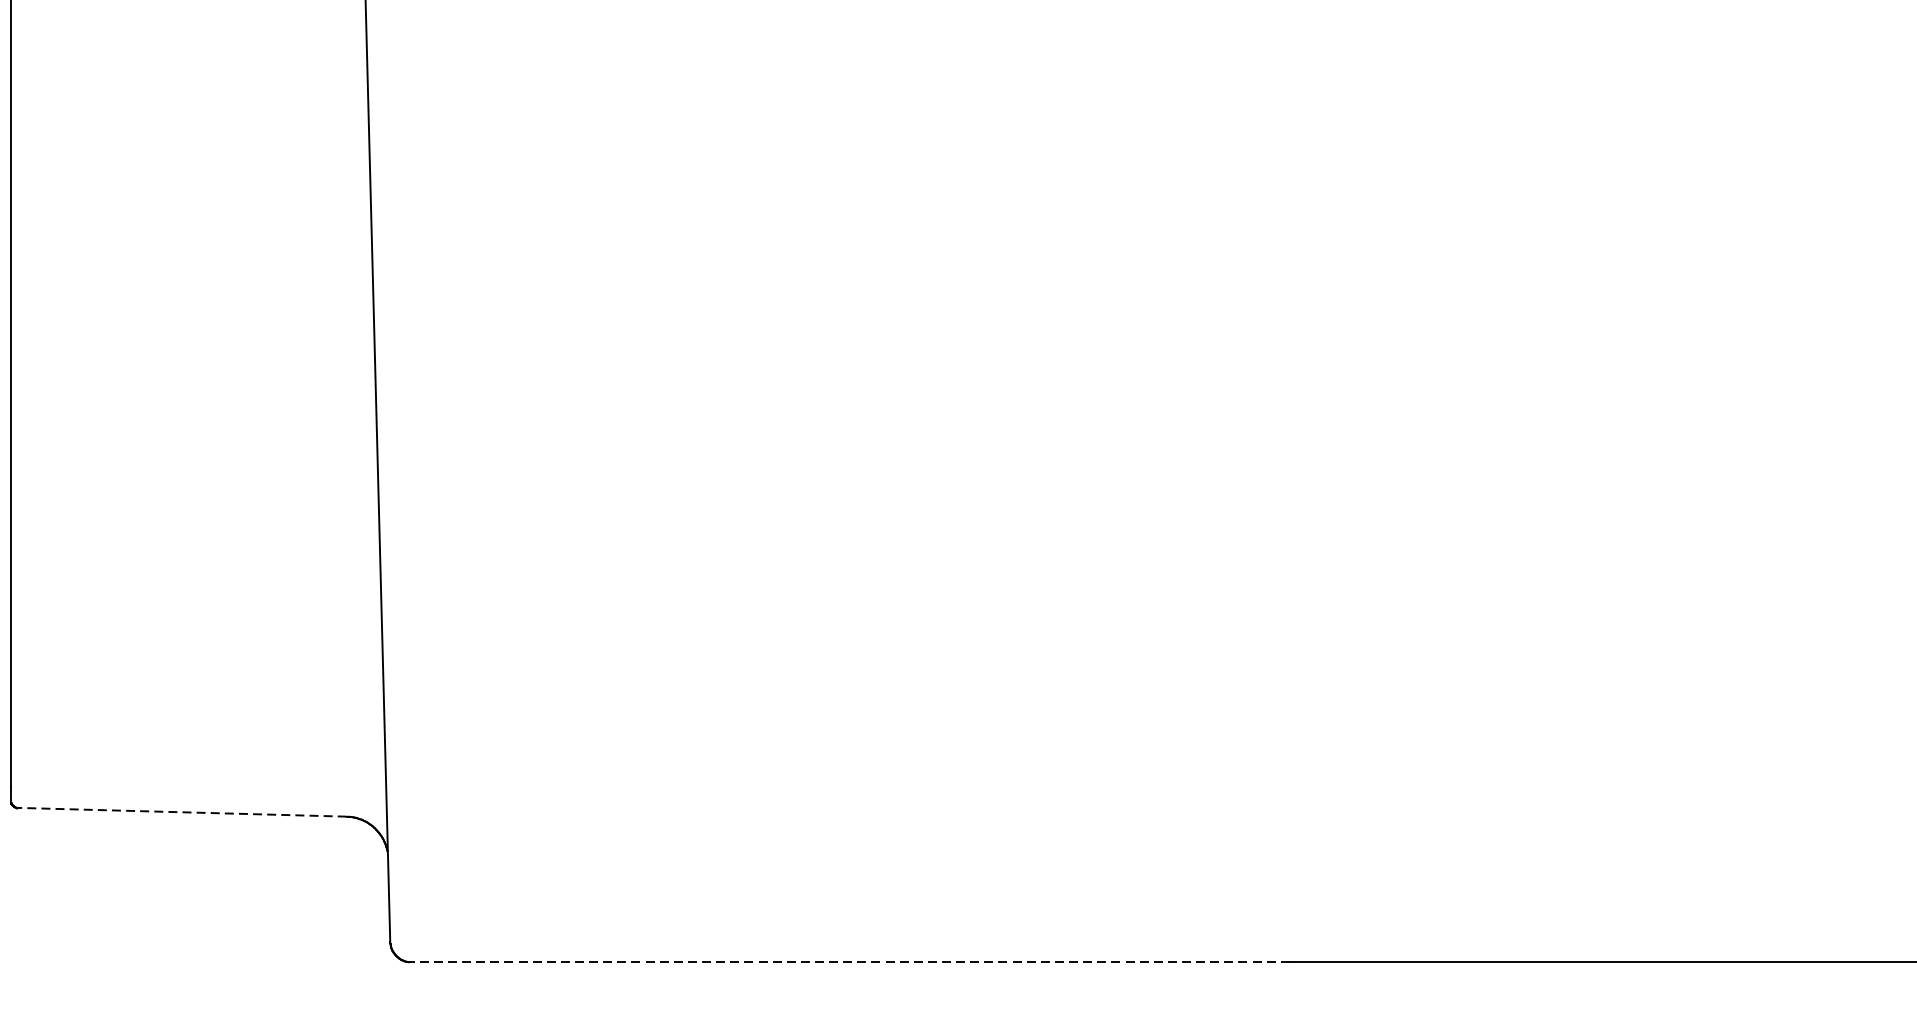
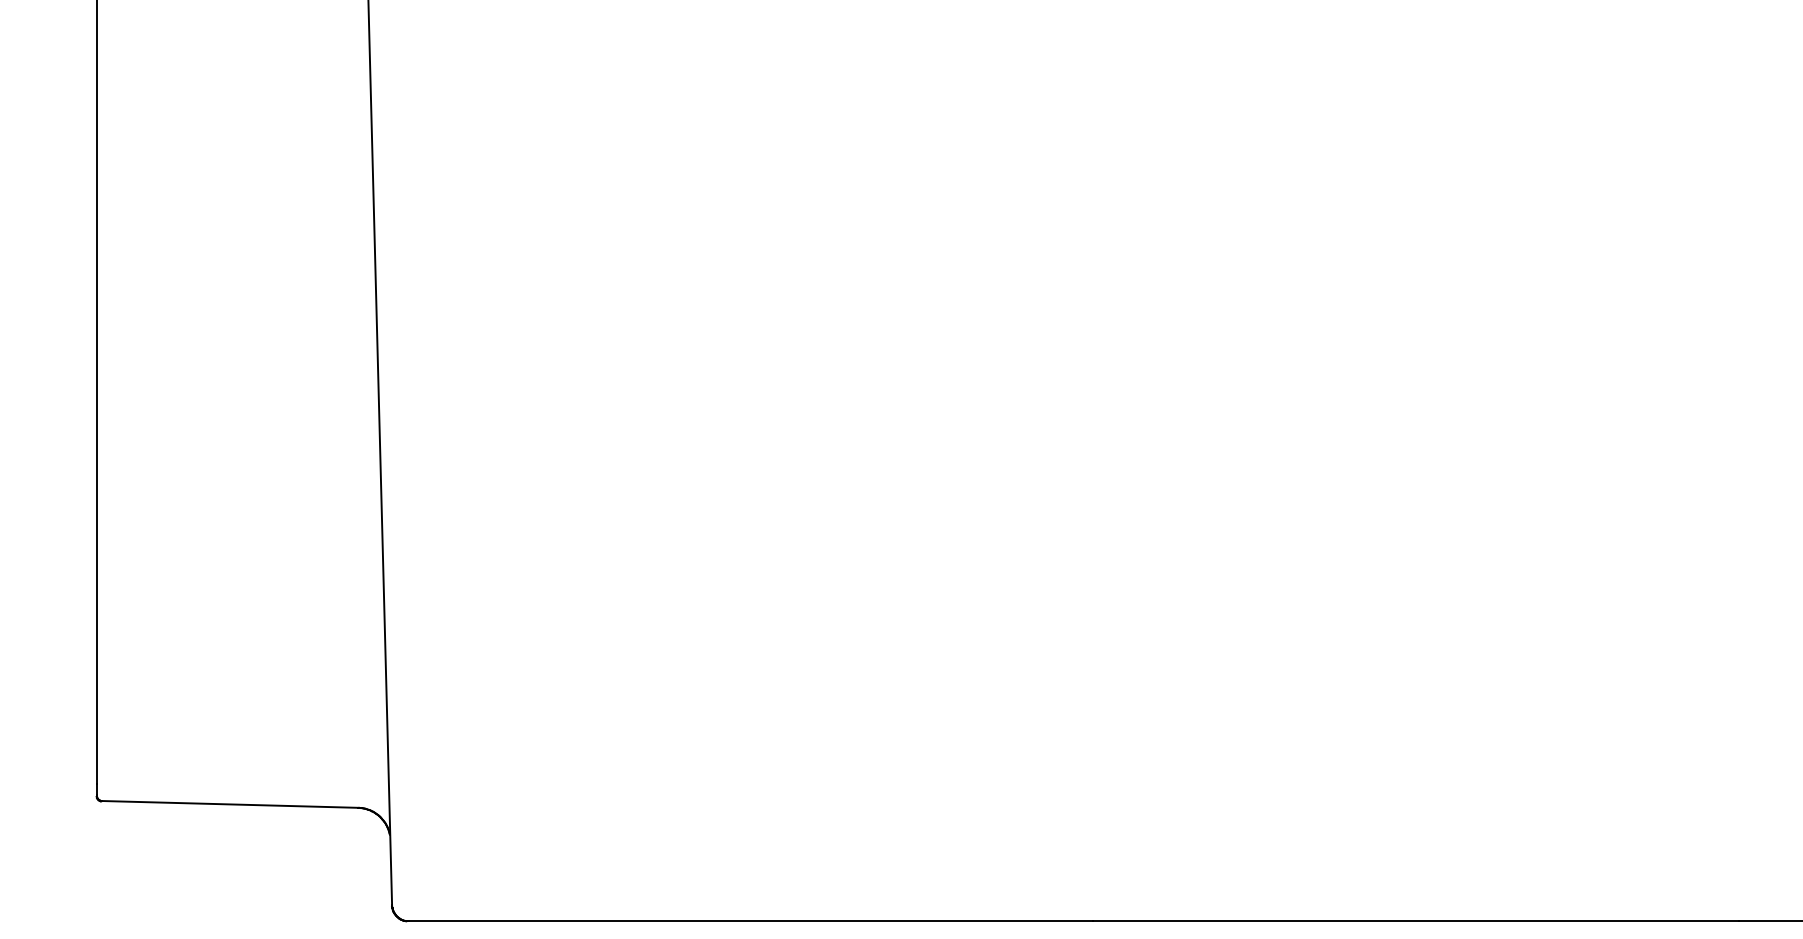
line: (181, 812) -> (229, 804), dashed -> solid
line: (850, 962) -> (750, 921), dashed -> solid

